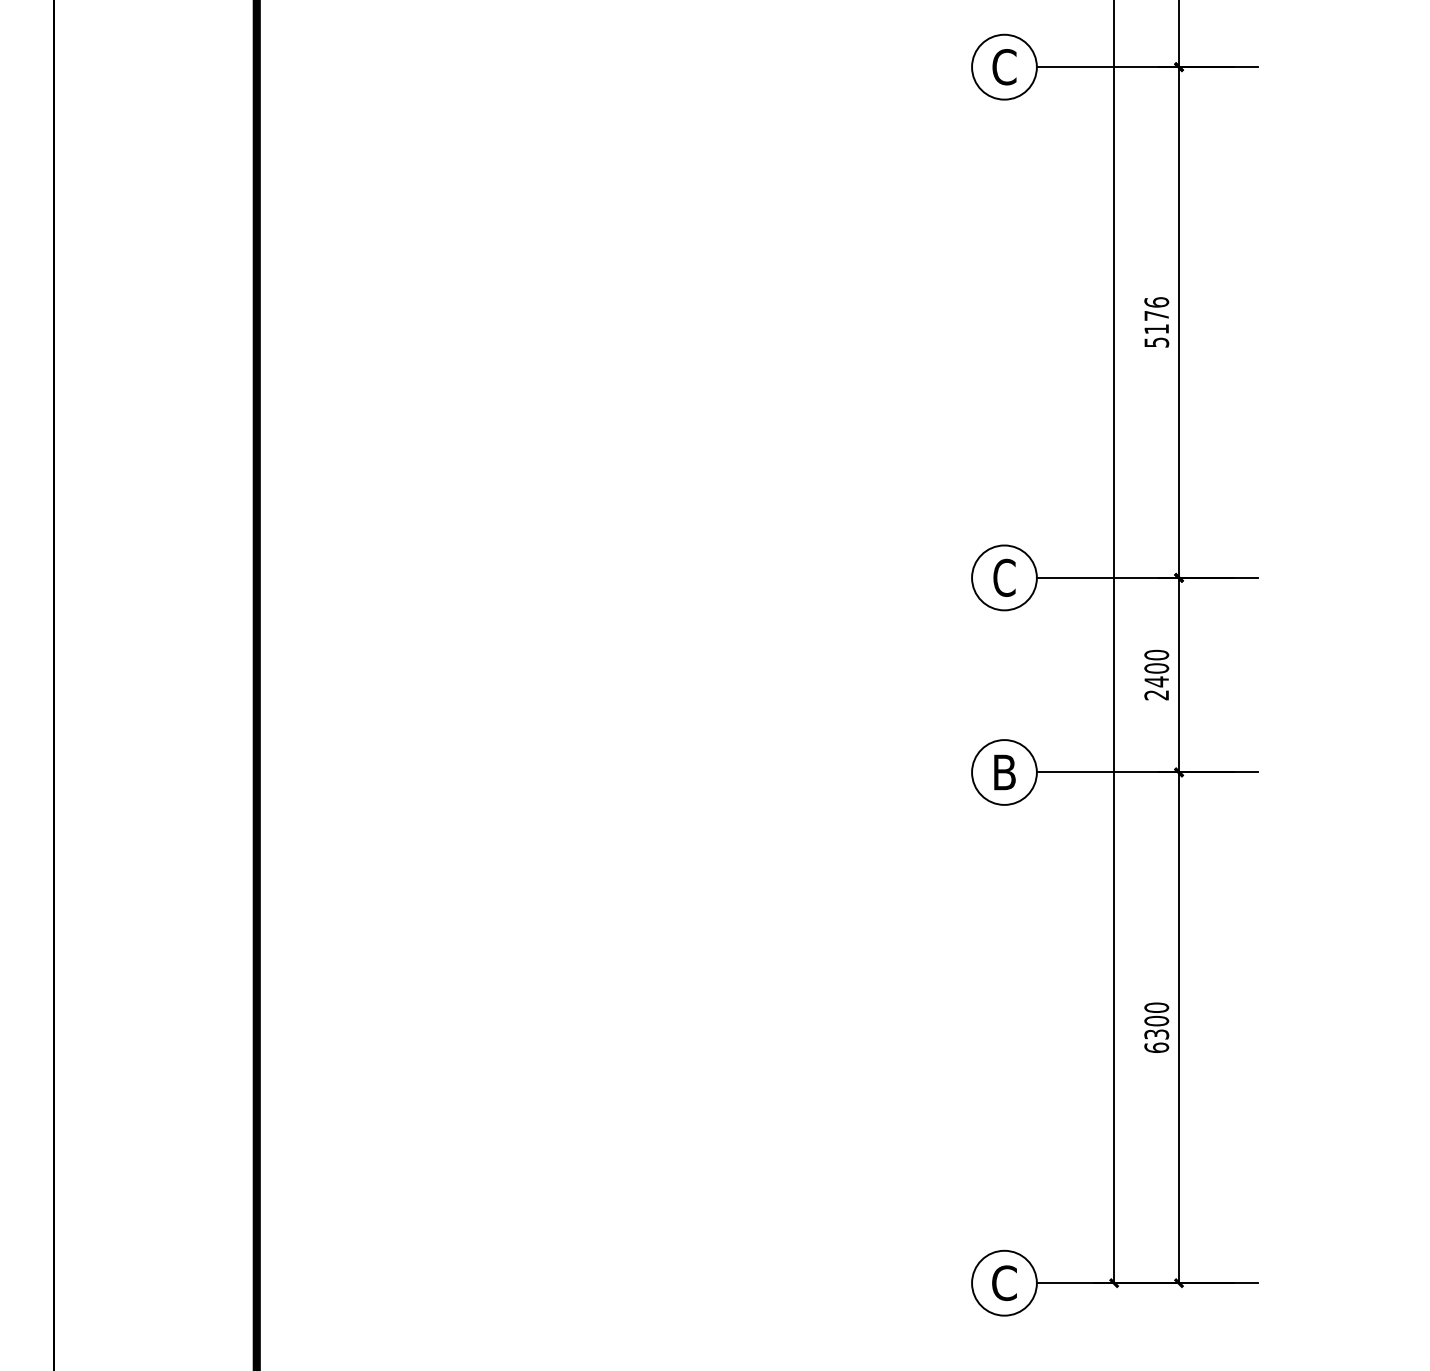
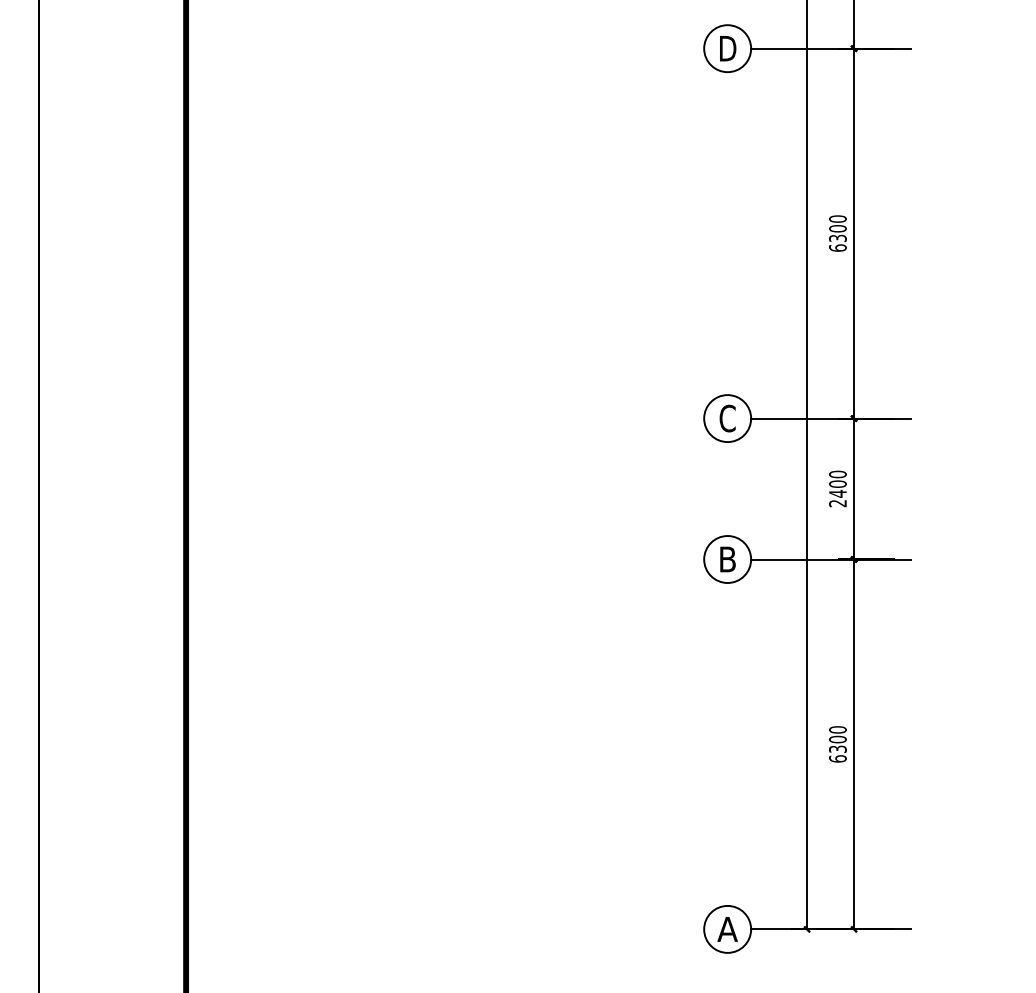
text: (1004, 66) -> (727, 48), C -> D
text: (1156, 322) -> (837, 233), 5176 -> 6300
text: (1004, 1283) -> (727, 929), C -> A

